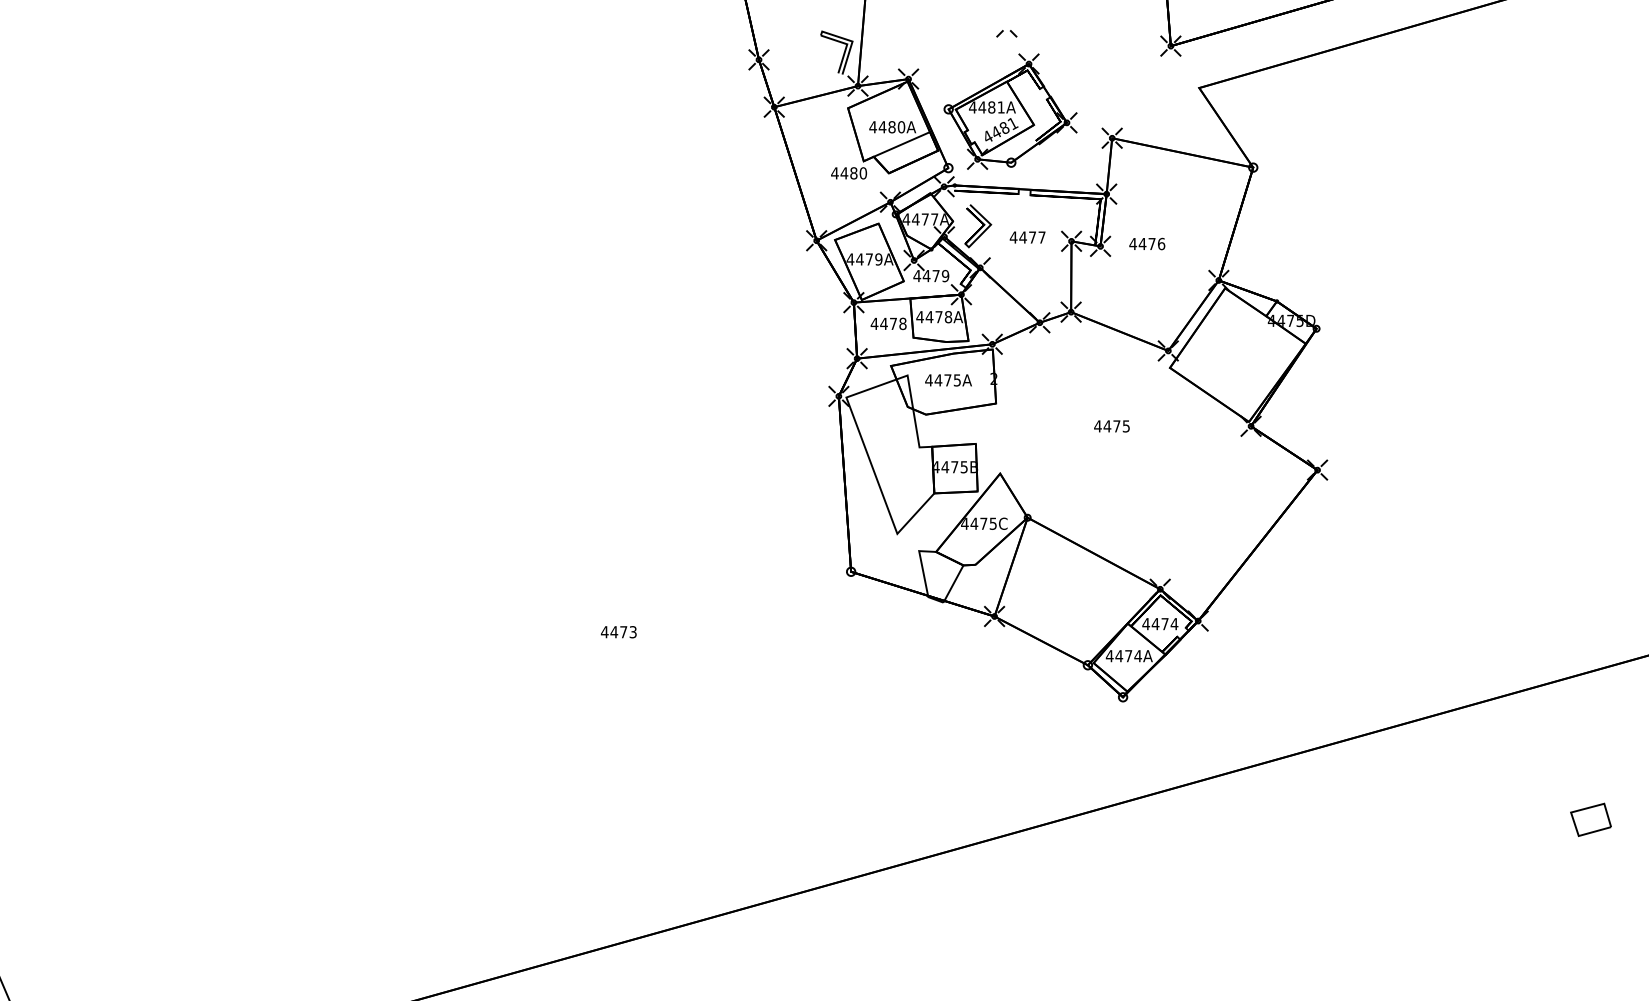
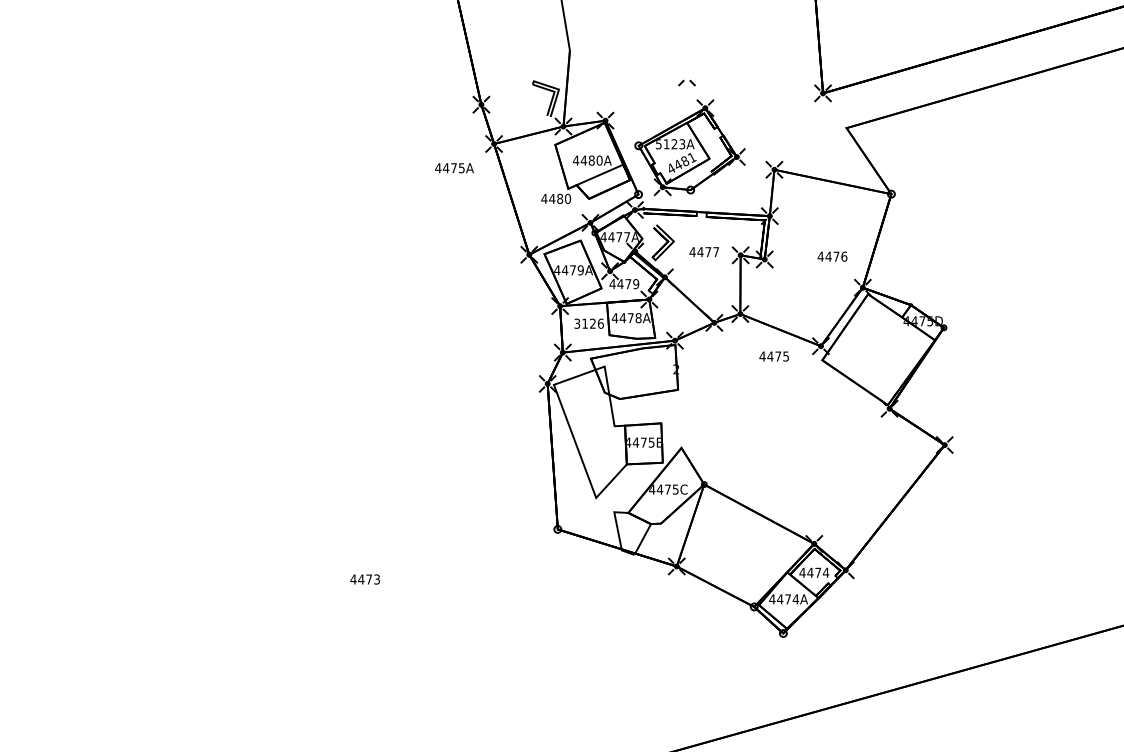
text: (986, 107) -> (670, 144), 4481A -> 5123A
text: (1147, 243) -> (832, 256), moved
text: (888, 323) -> (588, 323), 4478 -> 3126
text: (948, 380) -> (454, 168), moved
text: (1111, 426) -> (773, 356), moved

